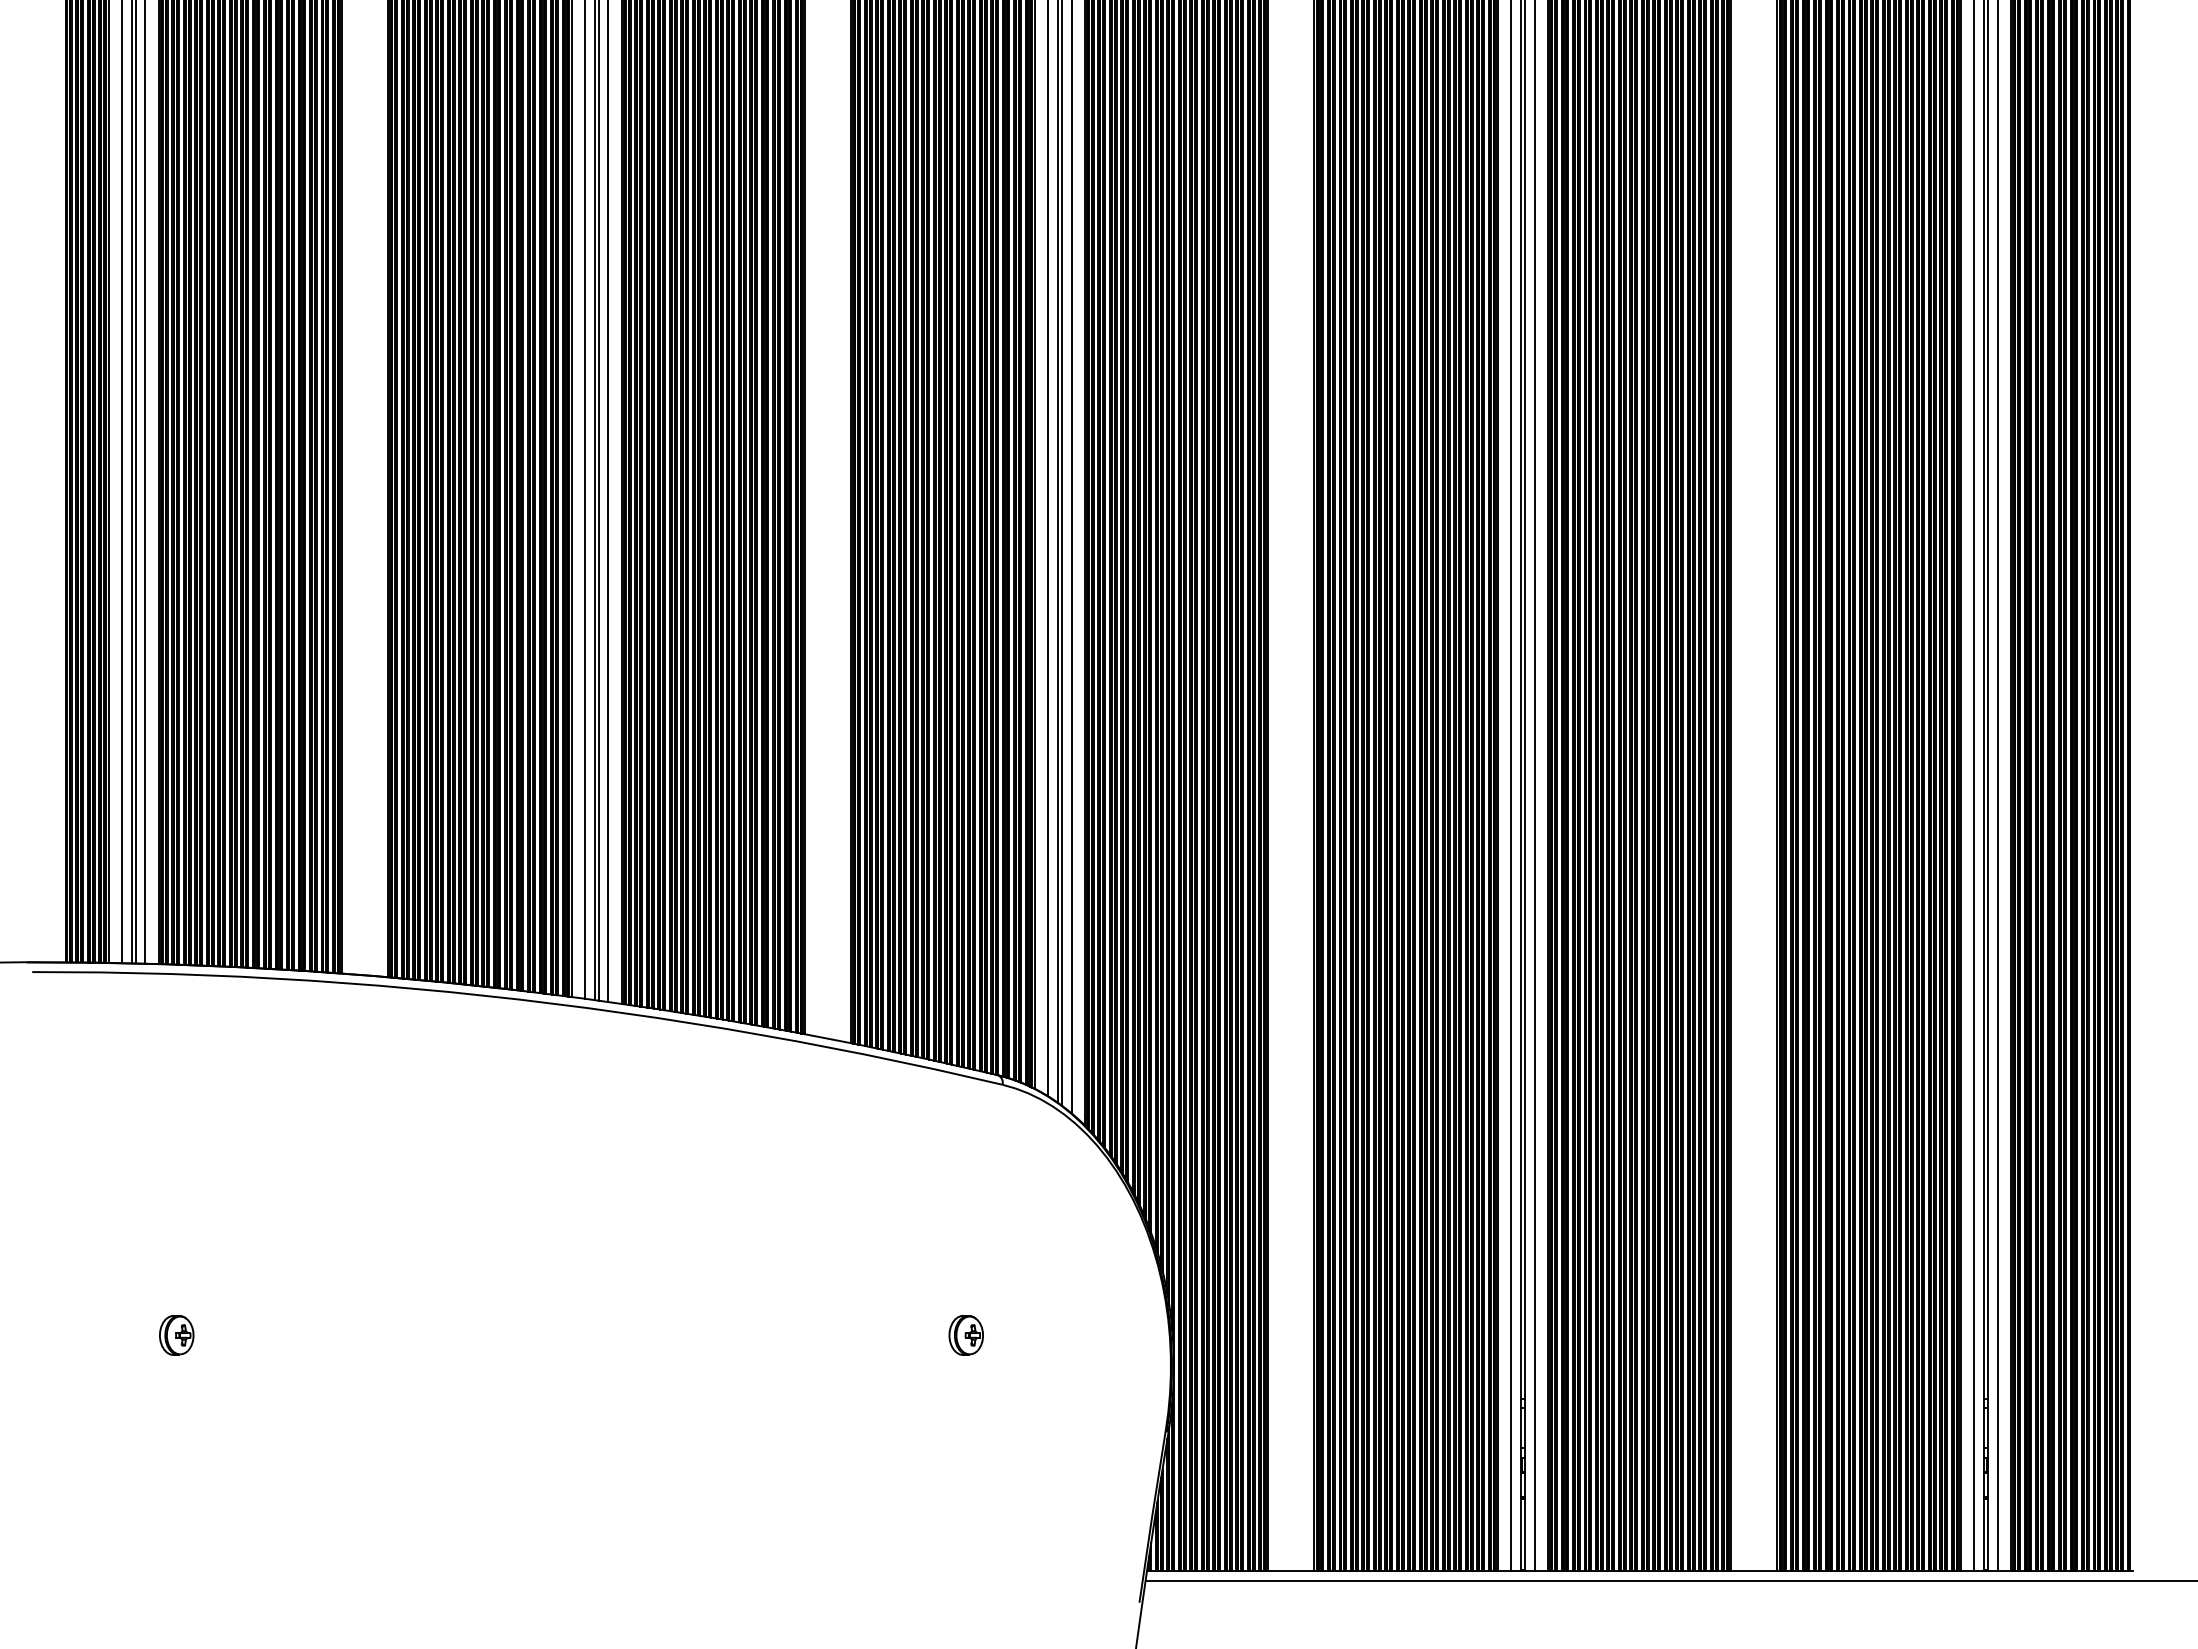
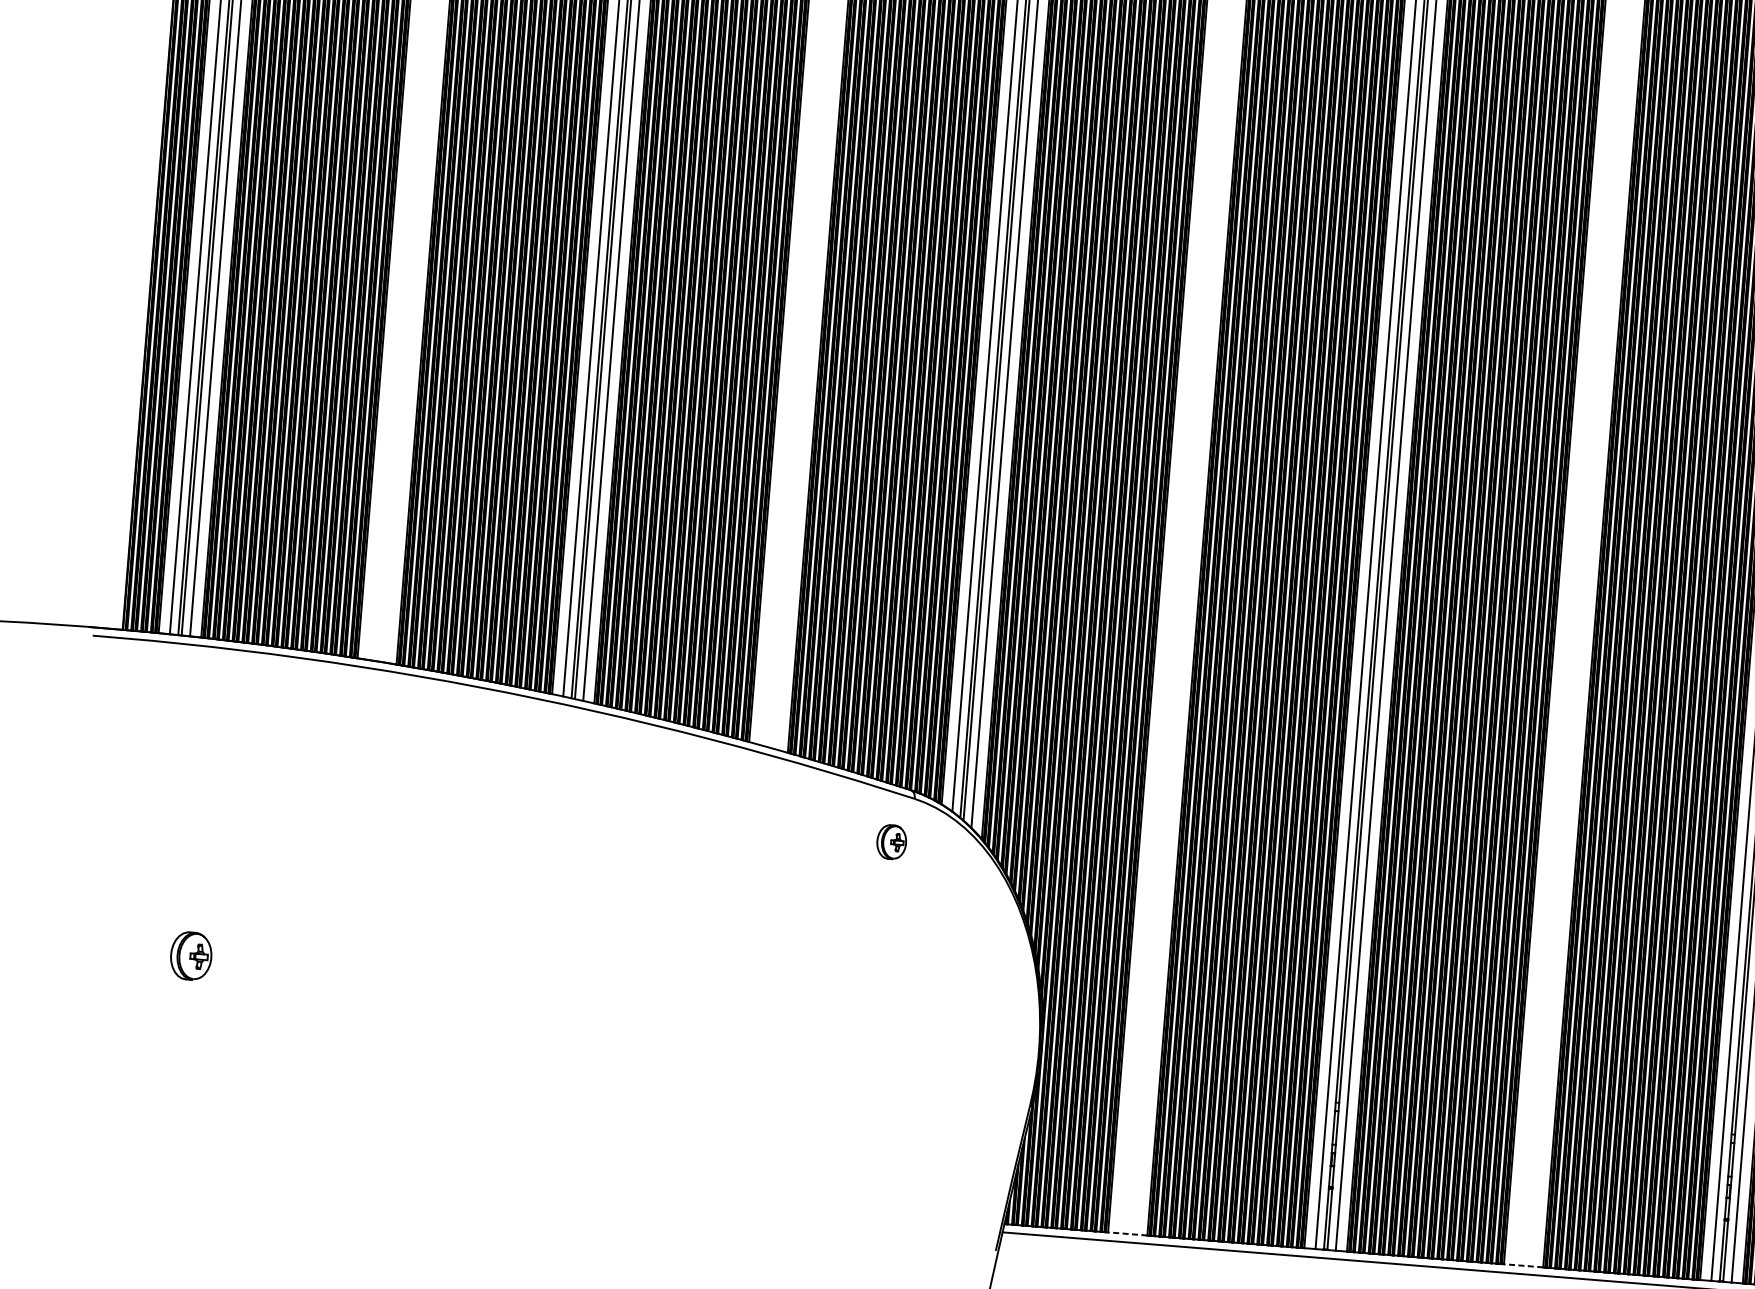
part: (176, 1335) -> (191, 956), size x1.4
part: (965, 1335) -> (891, 842), moved
line: (1291, 1570) -> (1127, 1233), solid -> dashed
line: (1754, 1570) -> (1523, 1265), solid -> dashed

